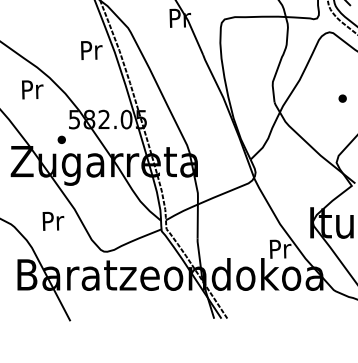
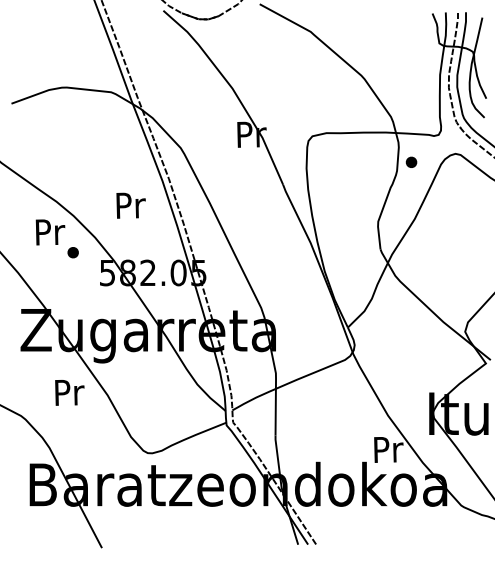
text: (91, 50) -> (130, 205), moved
part: (342, 98) -> (411, 161), moved
part: (61, 139) -> (72, 252), moved
text: (53, 221) -> (69, 392), moved

